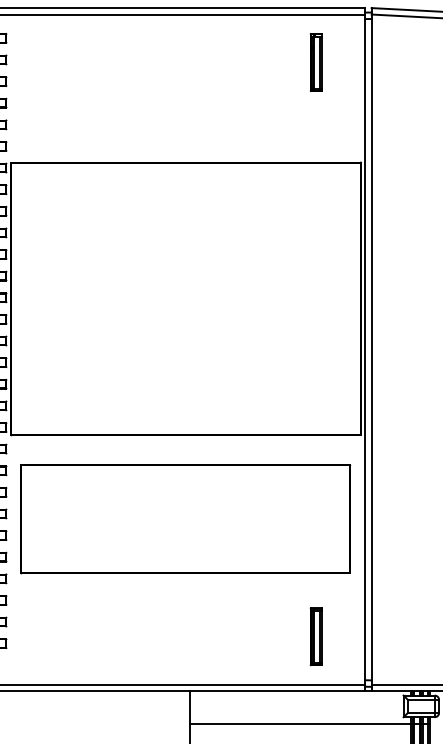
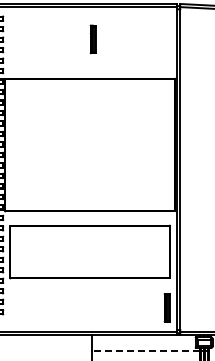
part: (314, 62) -> (92, 39), moved
part: (314, 635) -> (166, 307), moved
line: (299, 724) -> (145, 351), solid -> dashed

